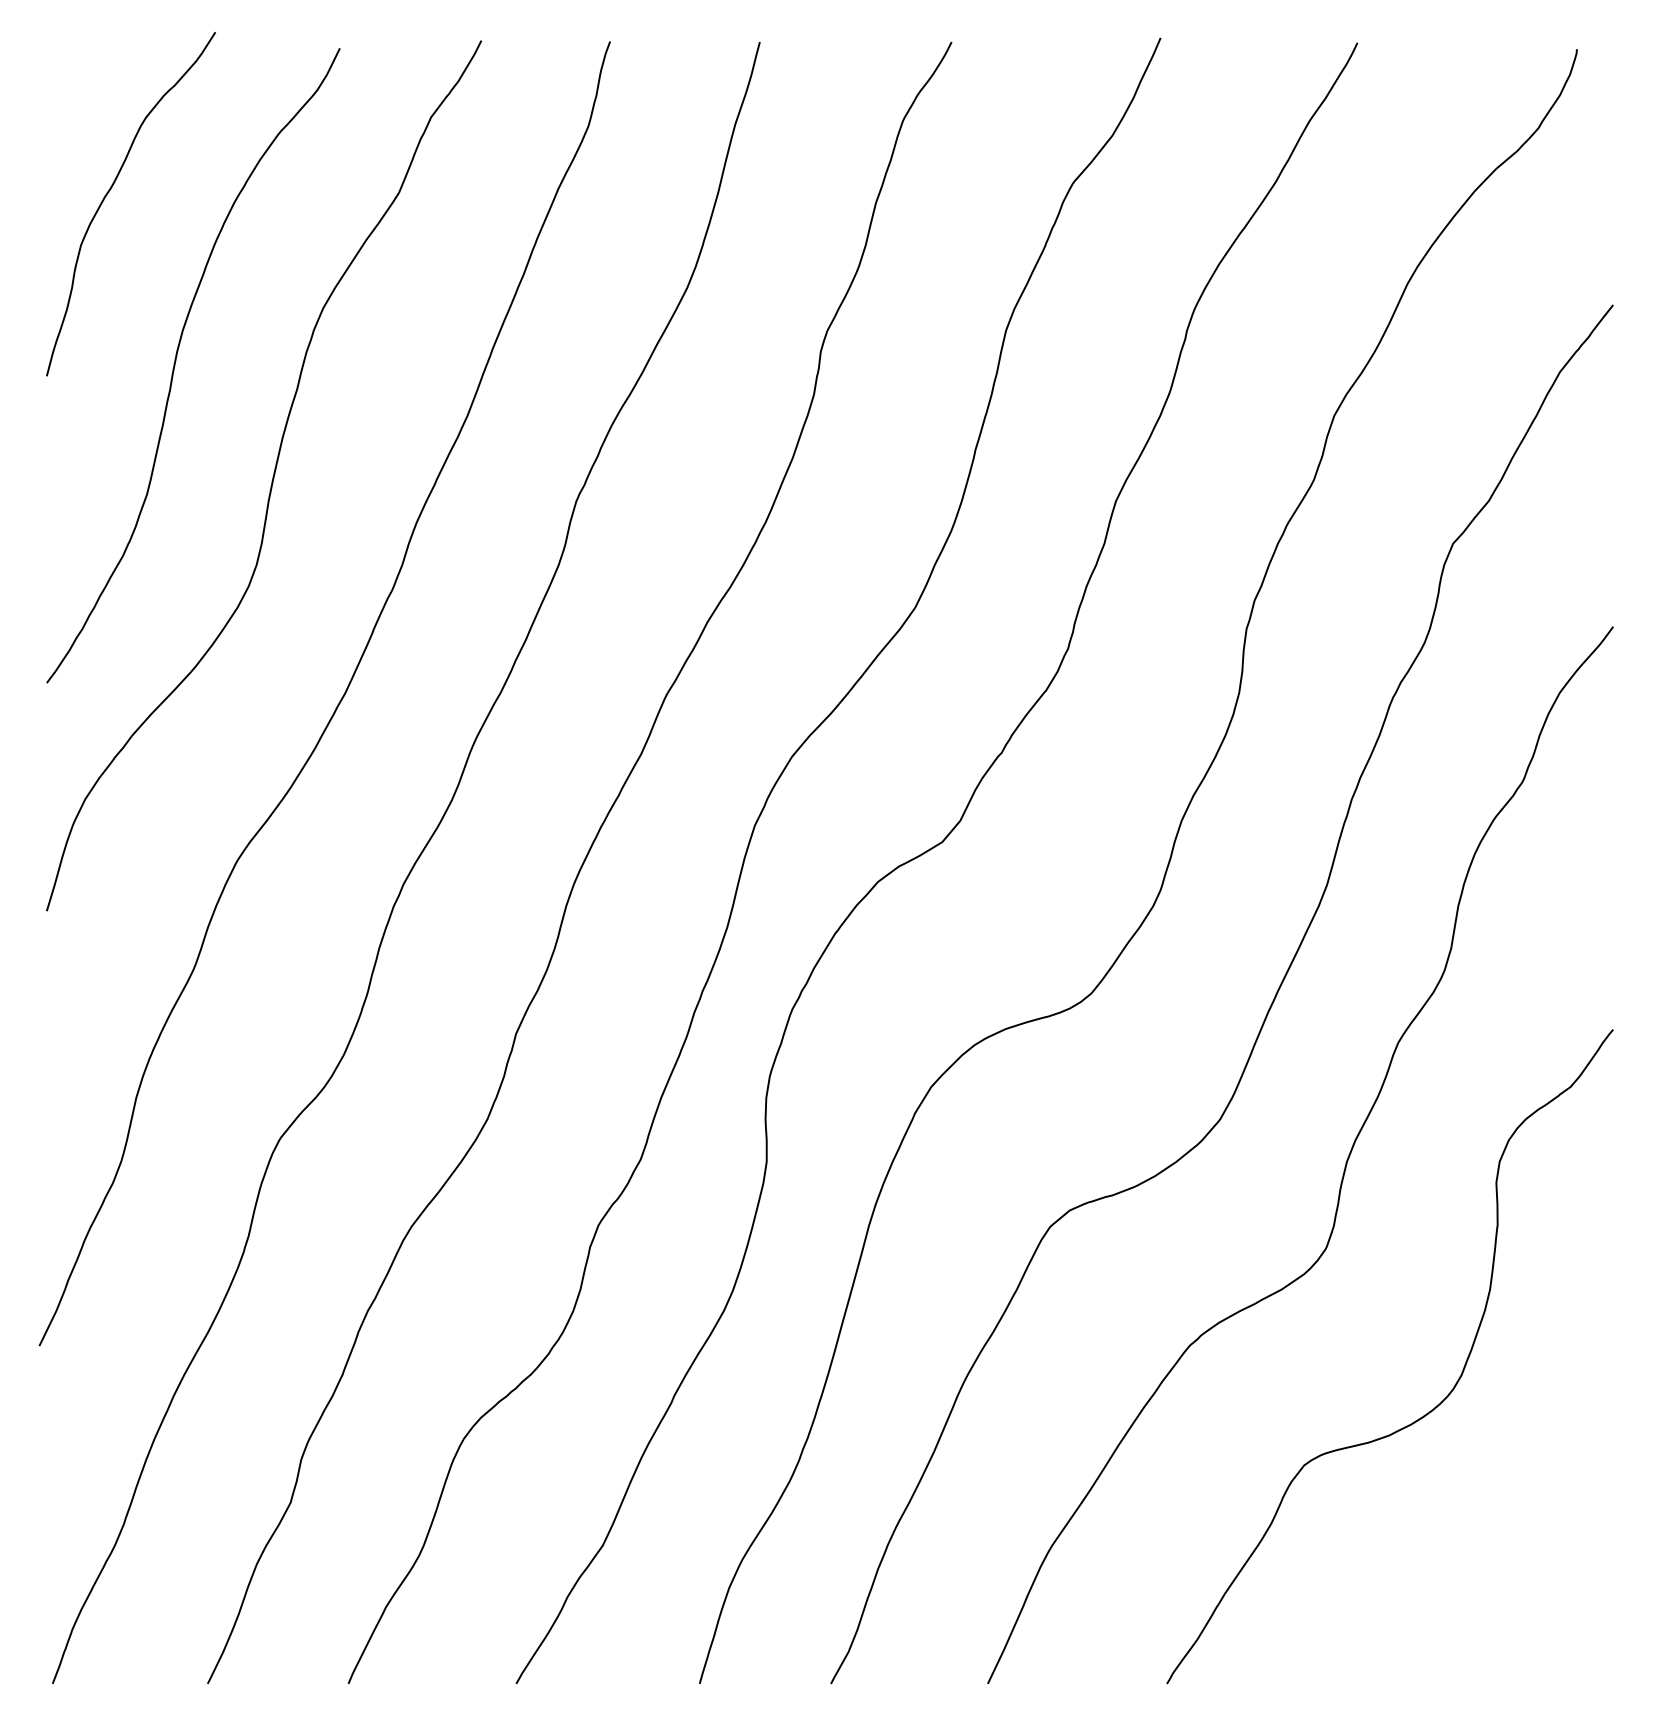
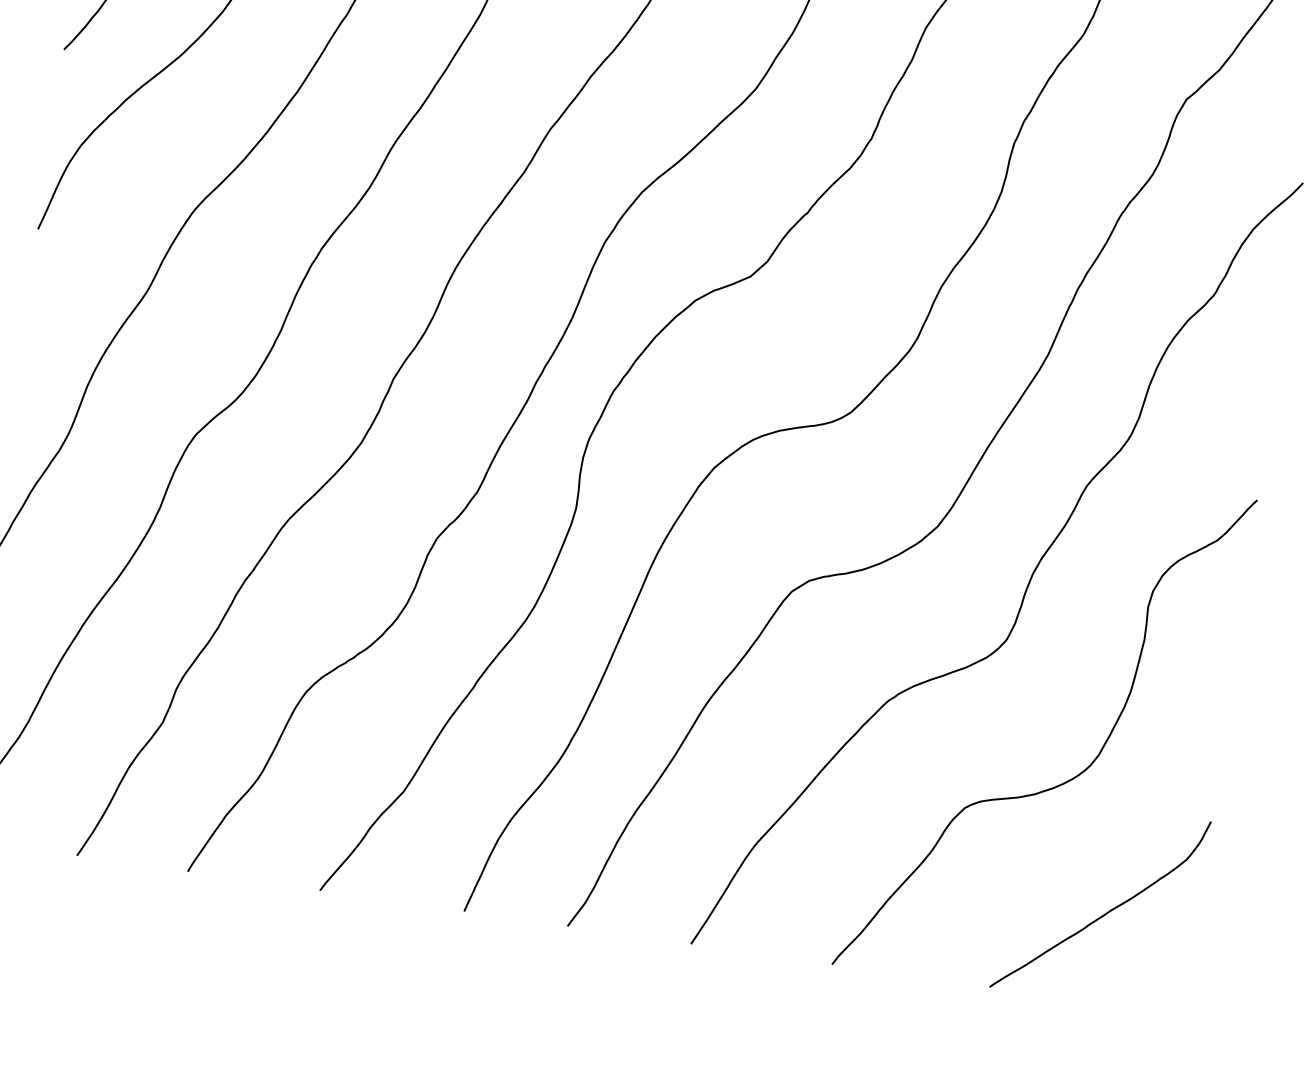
curve: (1498, 1570) -> (1105, 912), added

